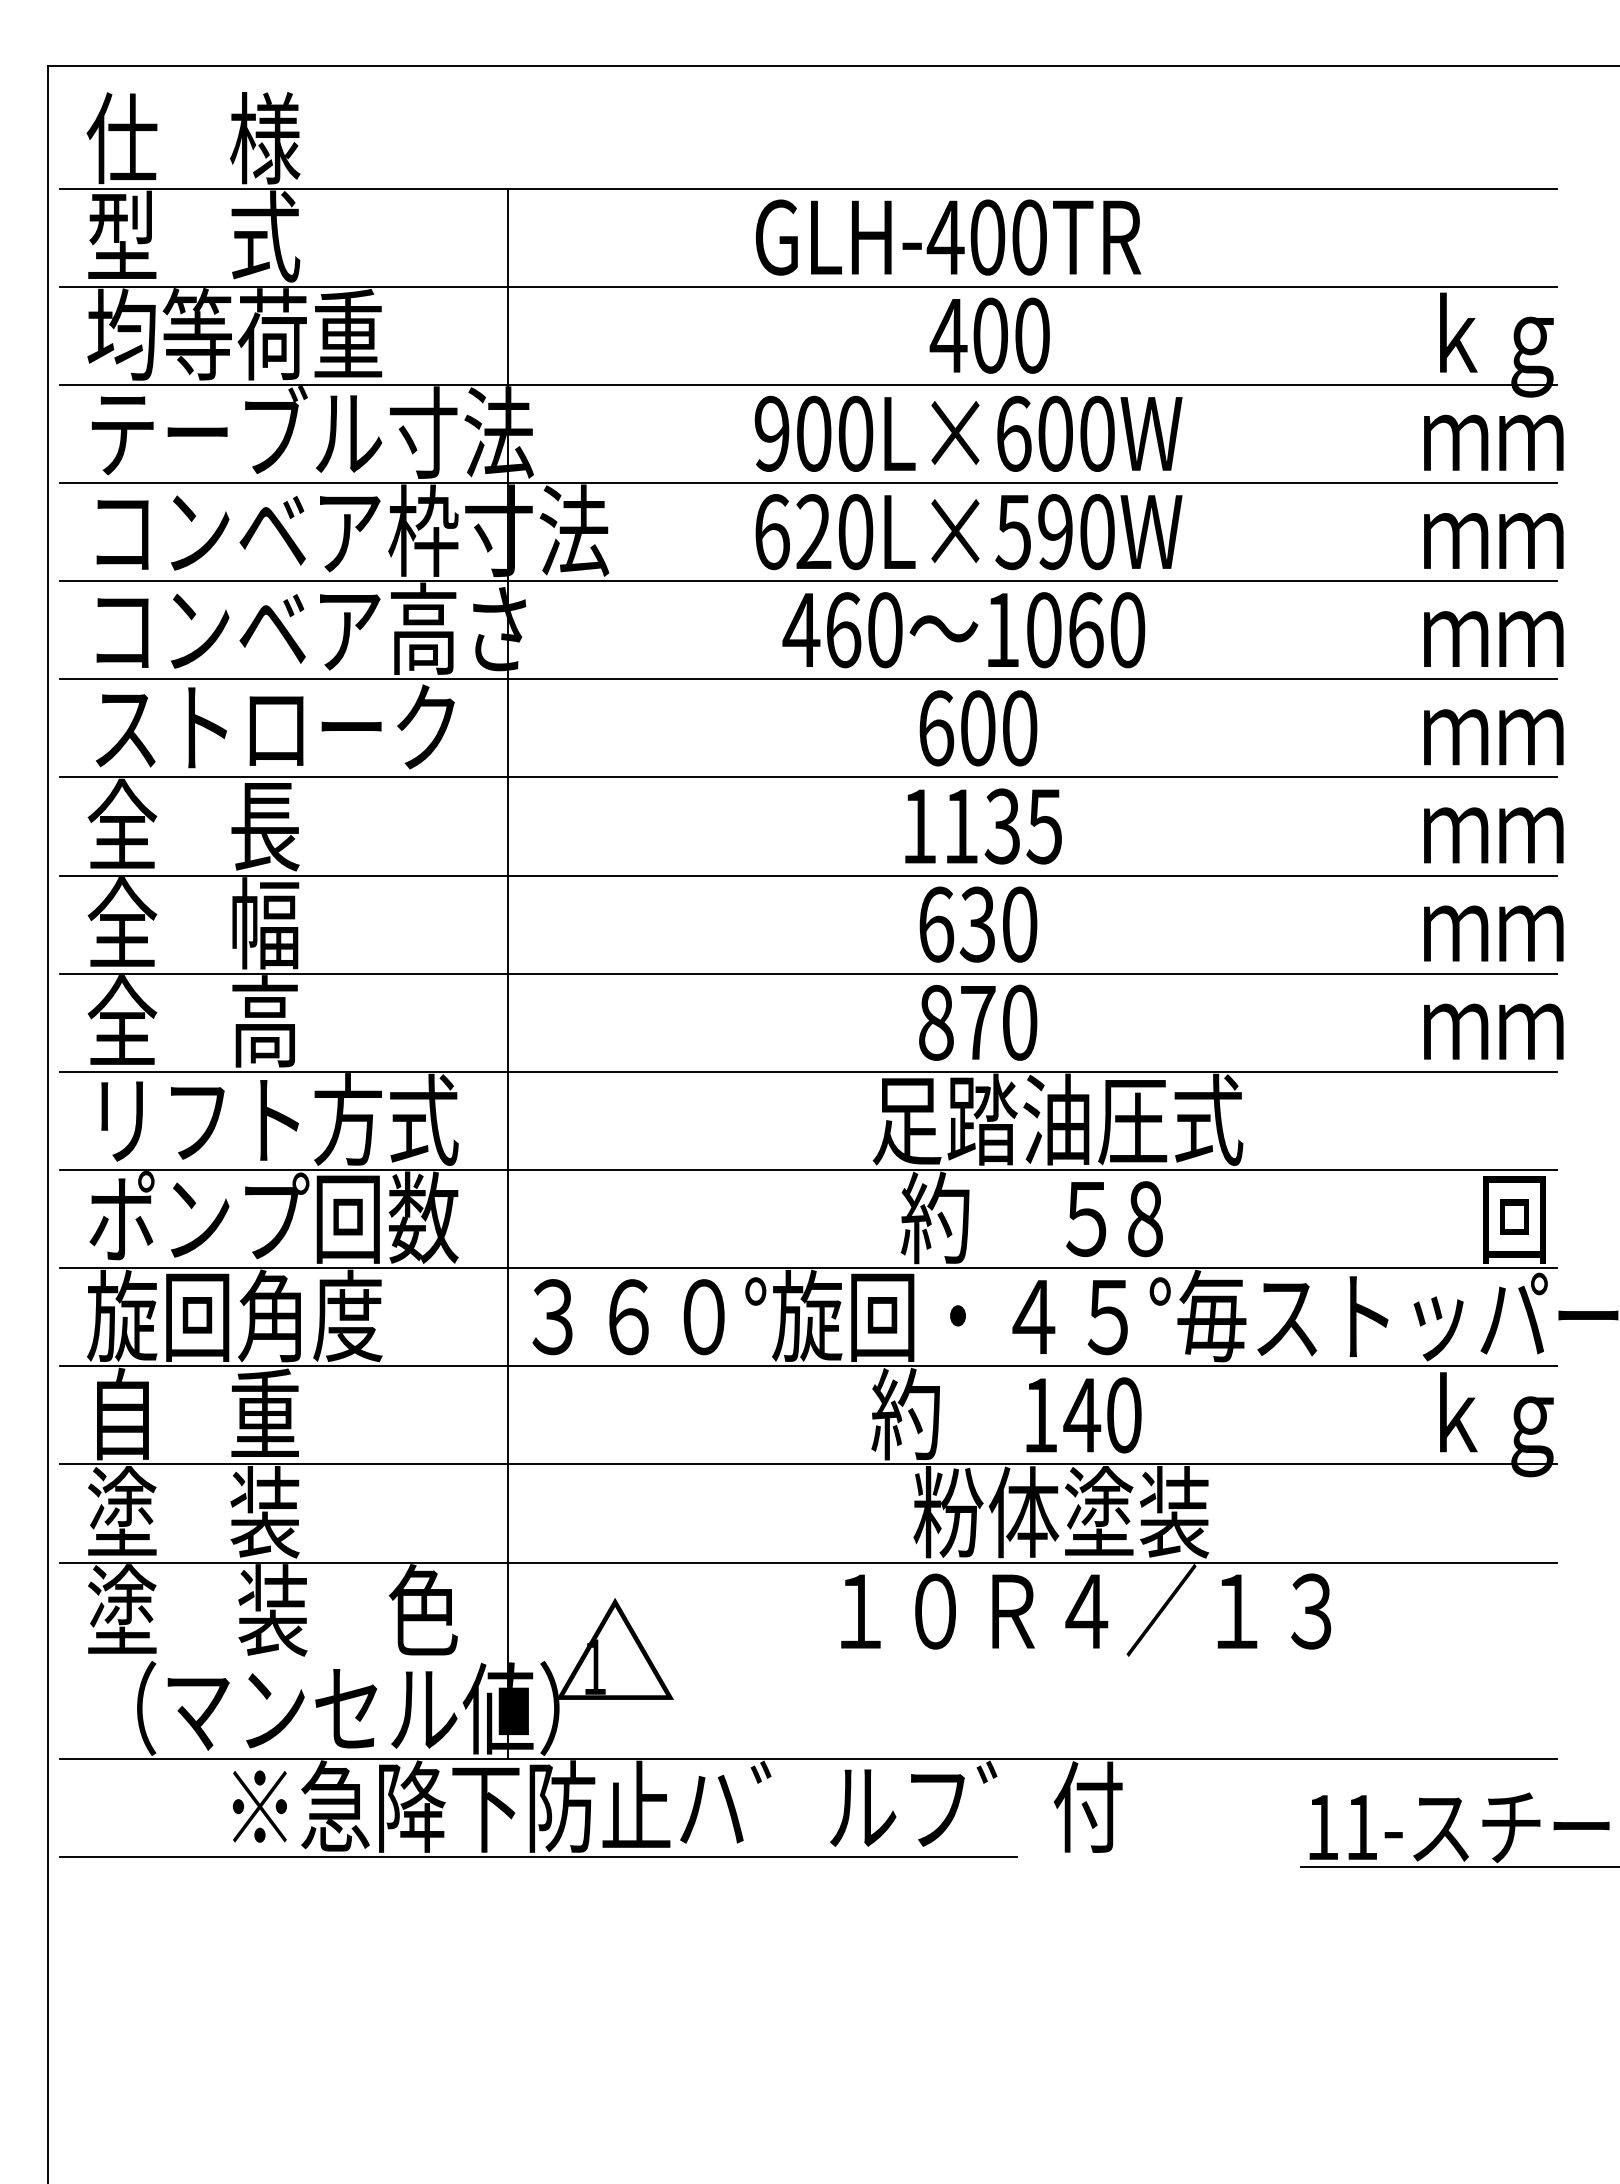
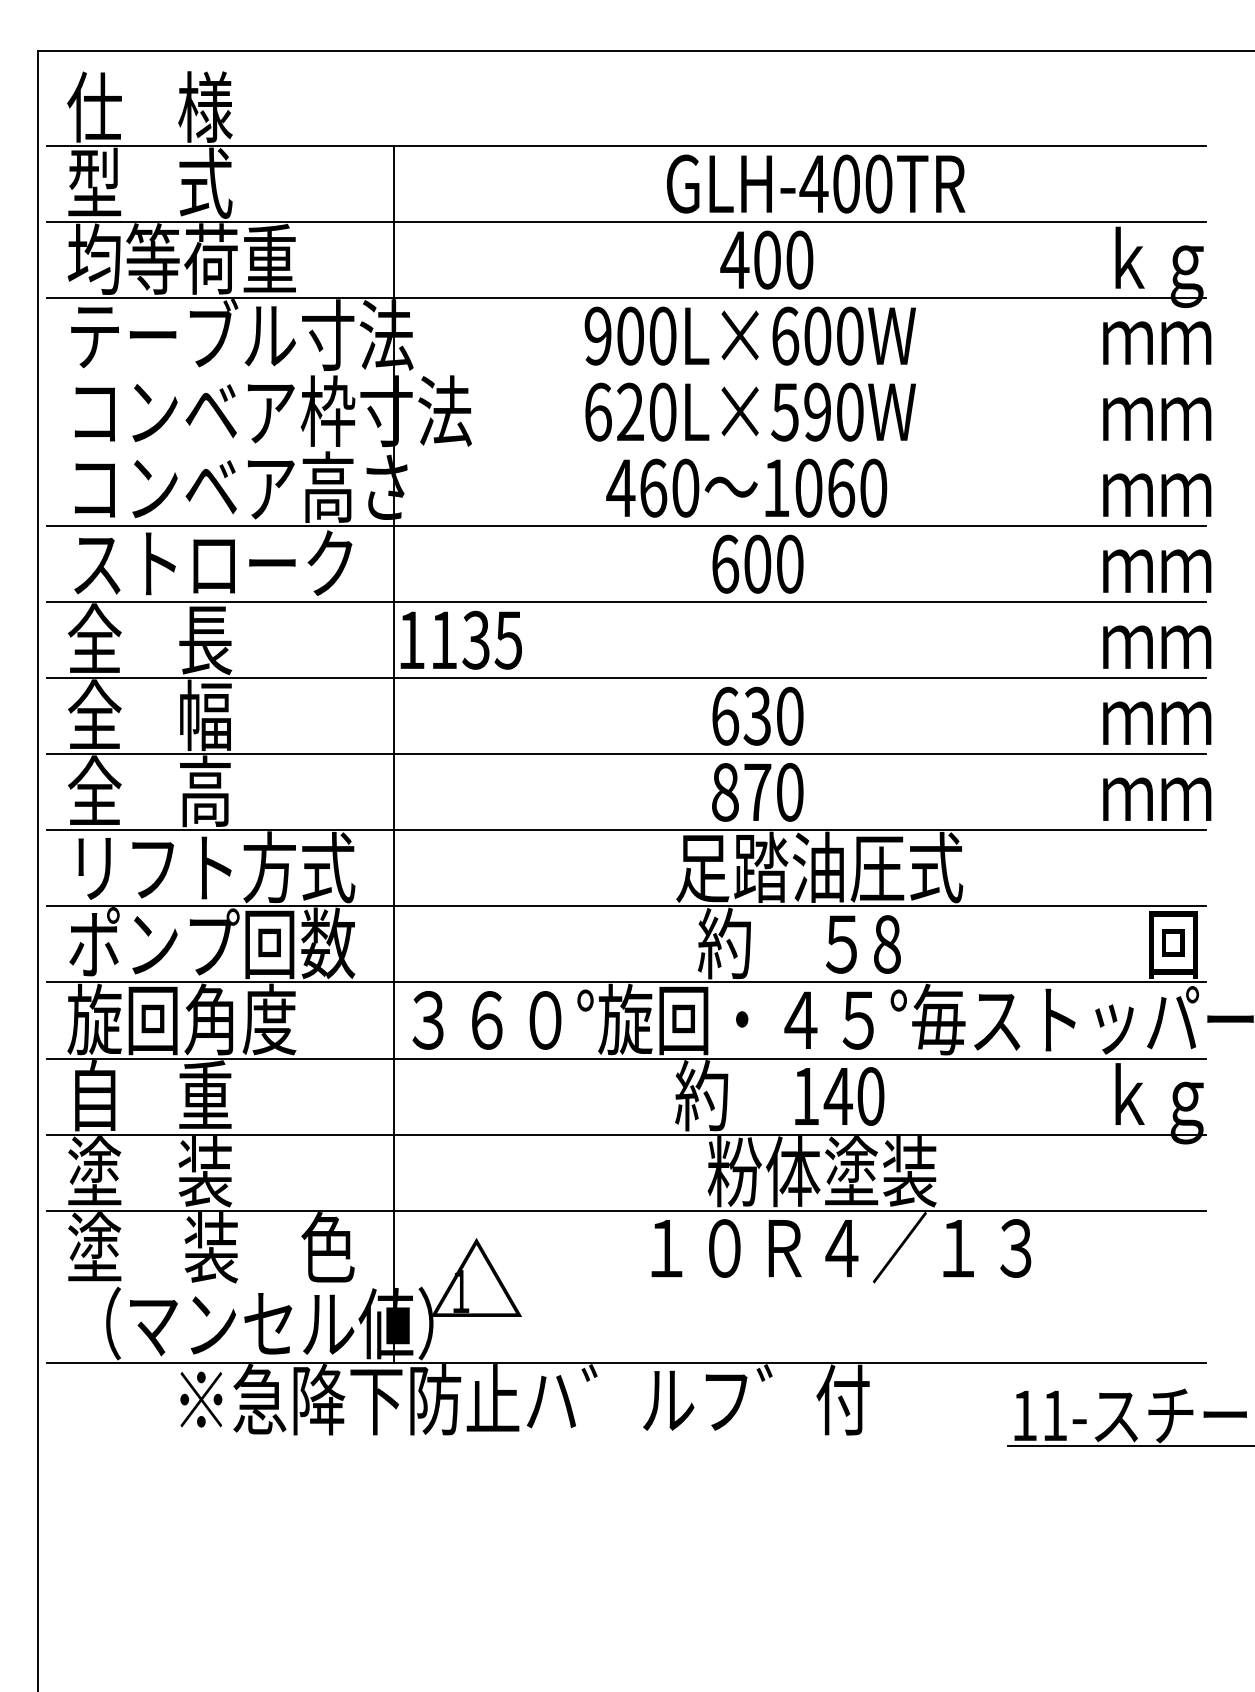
text: (948, 237) -> (816, 184), moved
line: (808, 483) -> (626, 374), removed
line: (808, 581) -> (626, 450), removed
text: (983, 826) -> (461, 640), moved
line: (538, 1857) -> (417, 1439), removed

